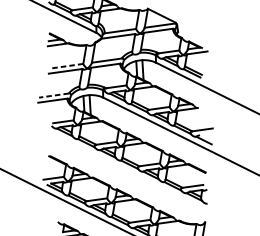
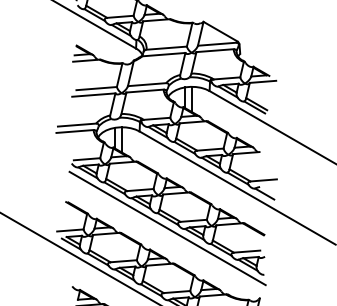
line: (67, 66) -> (96, 88), dashed -> solid
line: (53, 95) -> (76, 125), dashed -> solid
line: (129, 172) -> (167, 228), added

